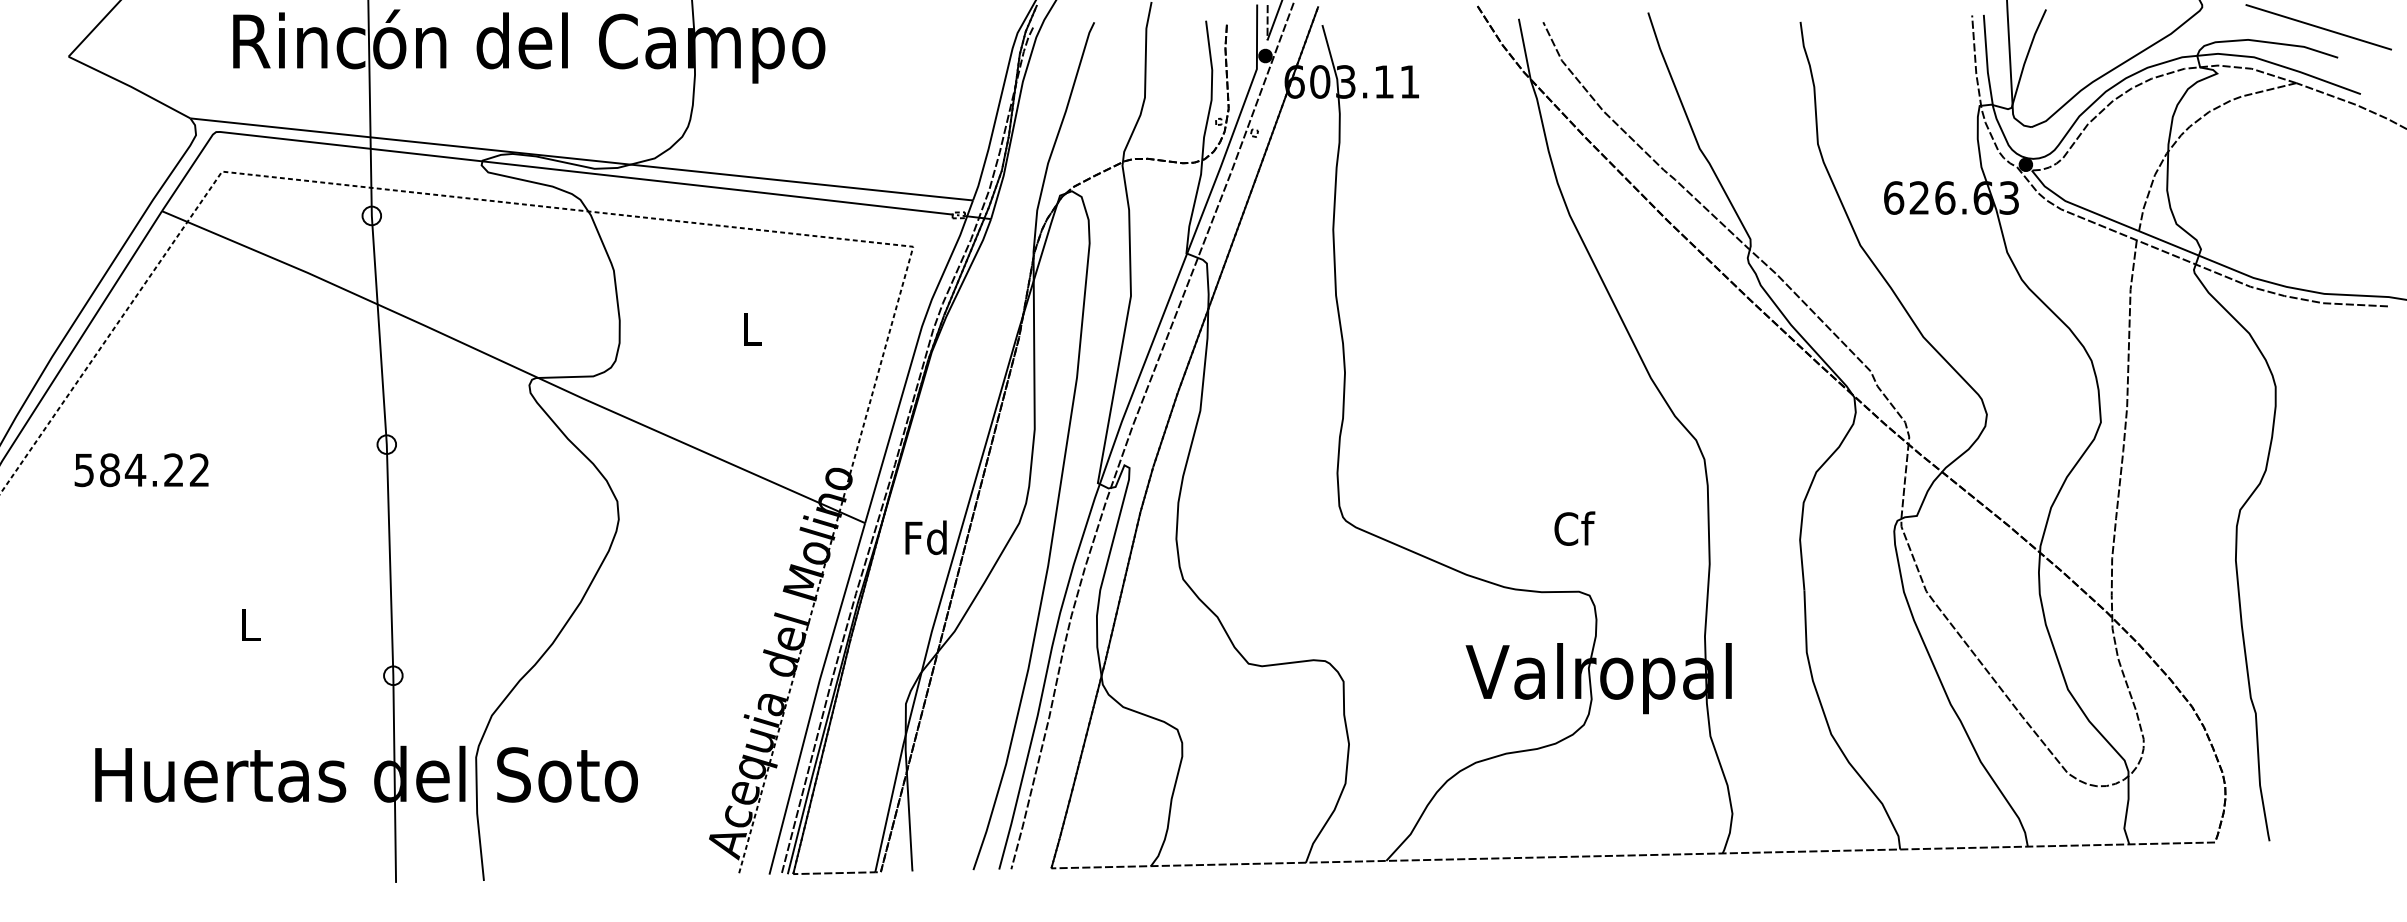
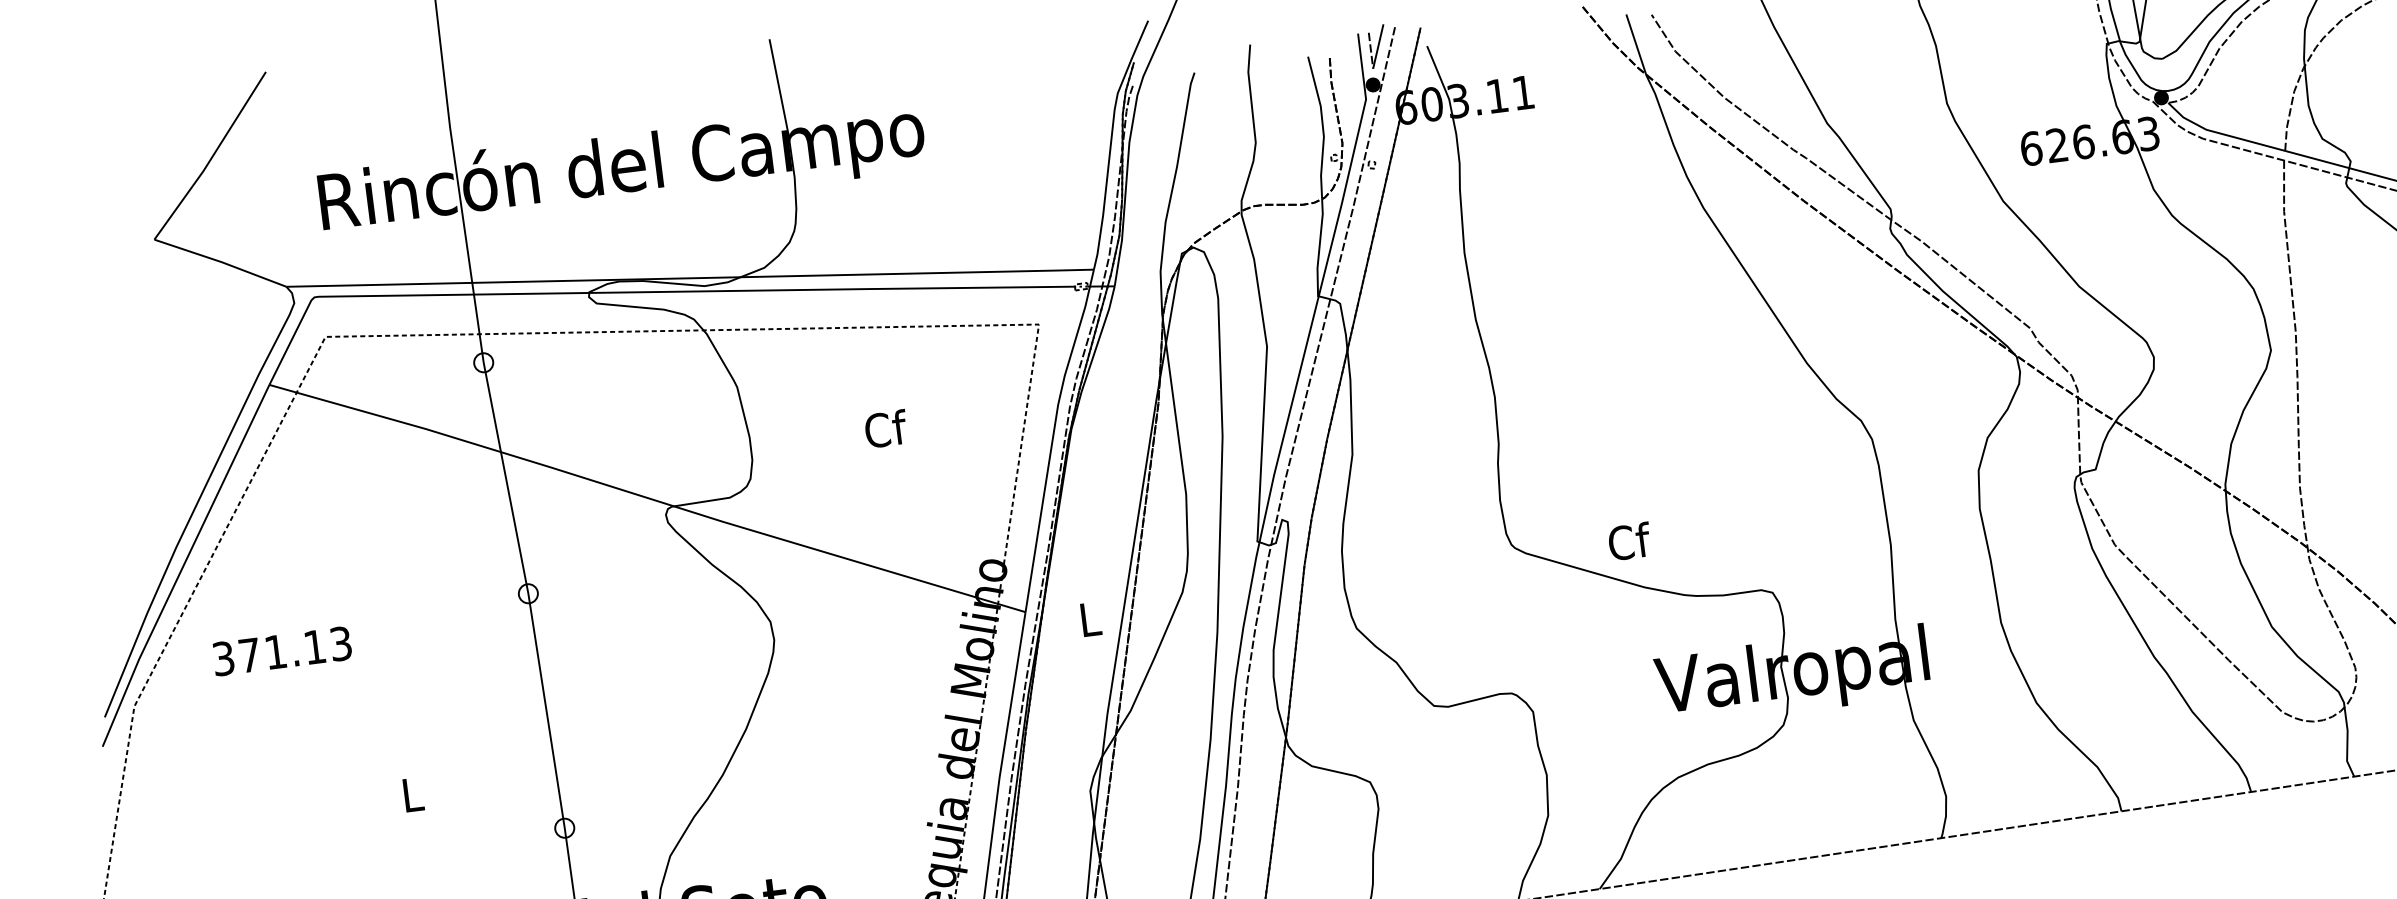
text: (752, 328) -> (885, 428), L -> Cf
text: (142, 470) -> (282, 651), 584.22 -> 371.13
text: (1574, 528) -> (1629, 541), moved
text: (925, 537) -> (1088, 618), Fd -> L

